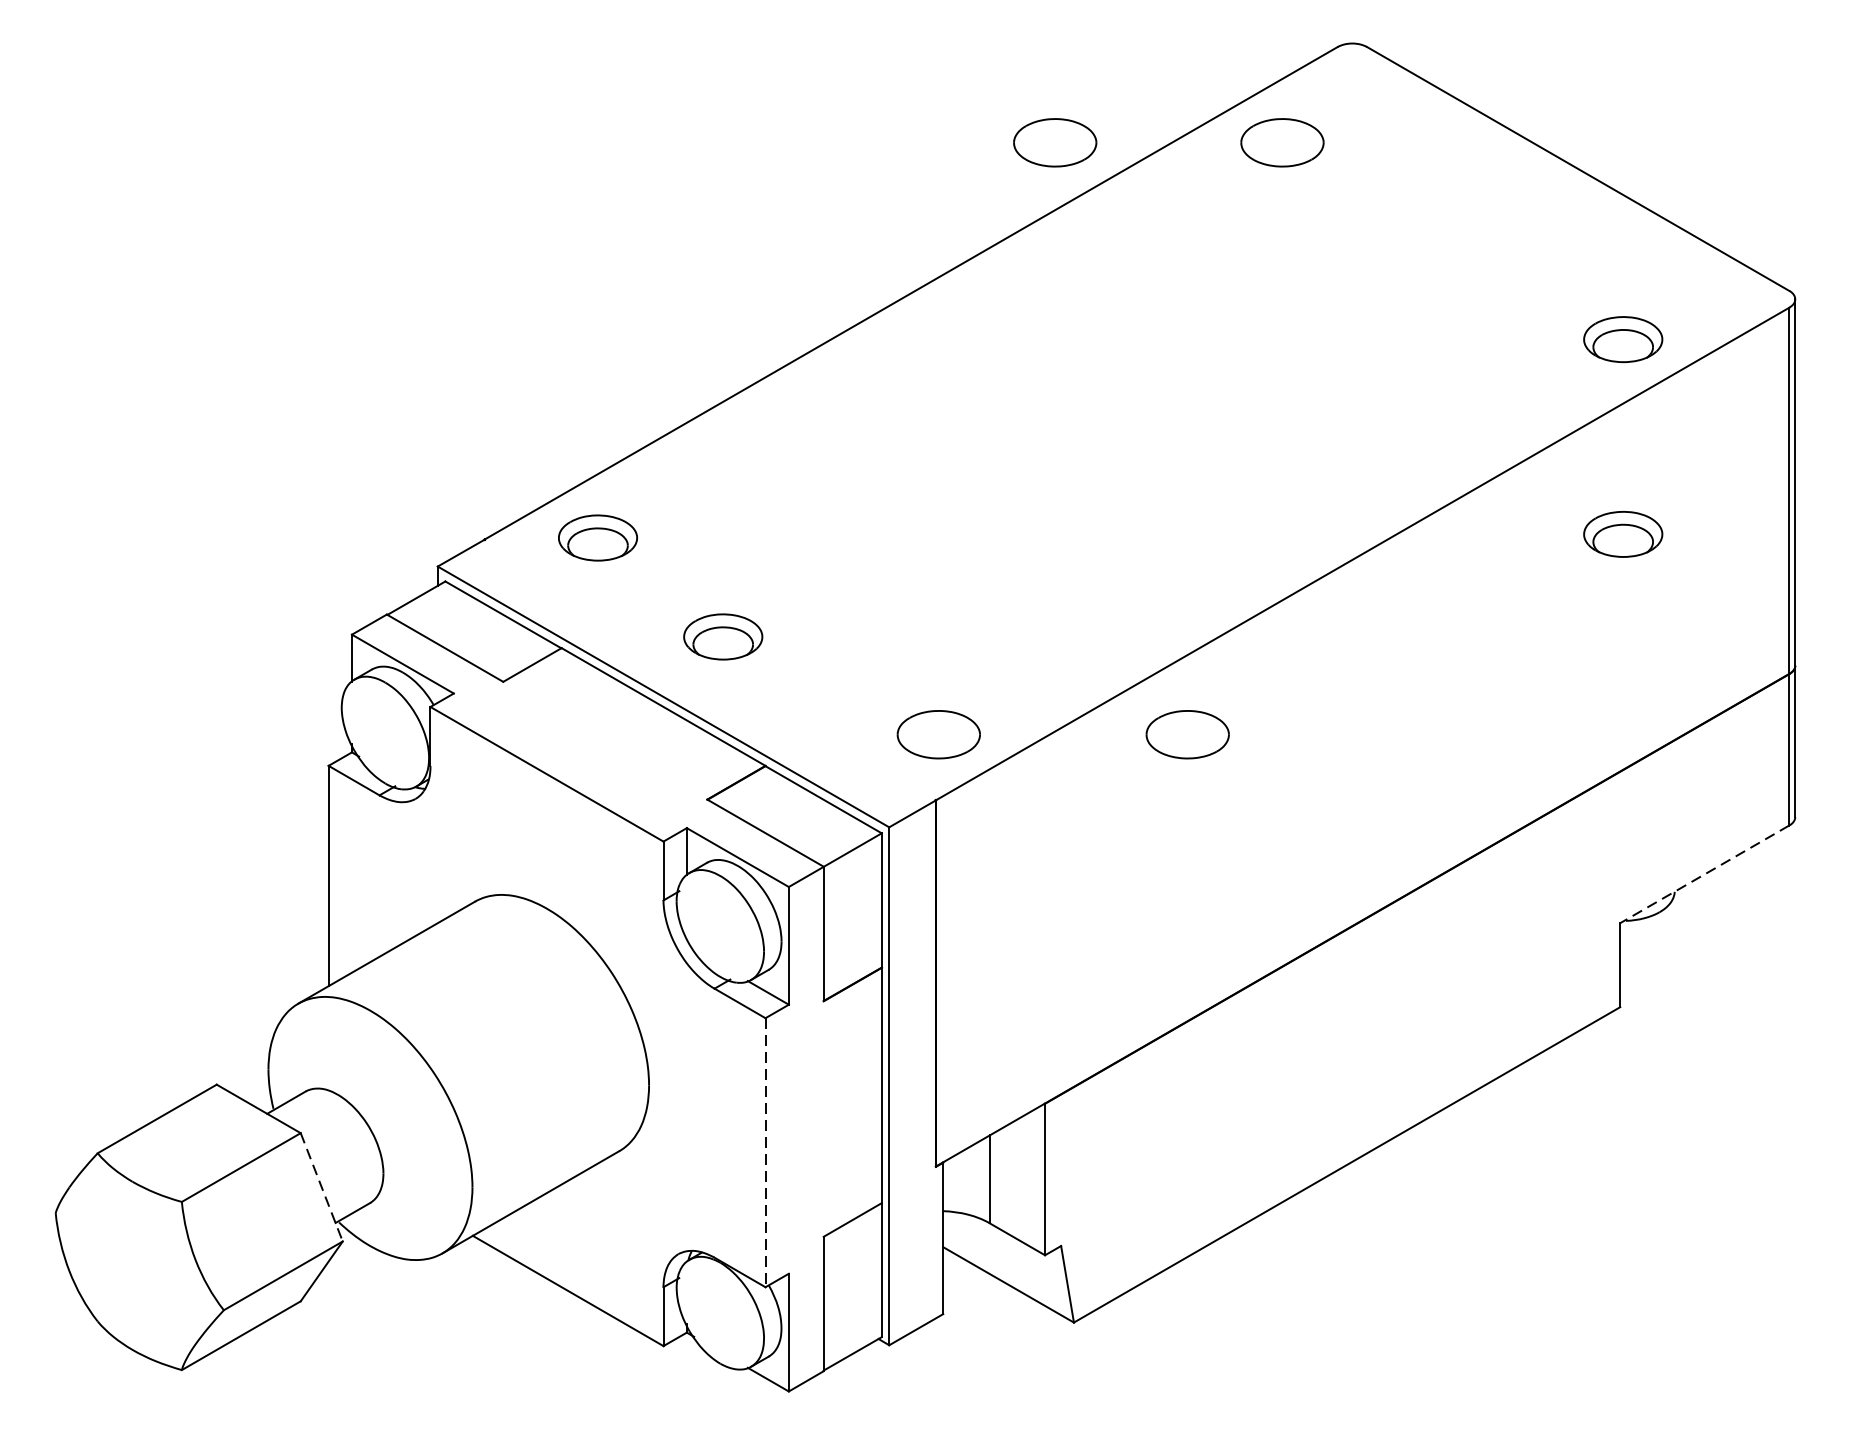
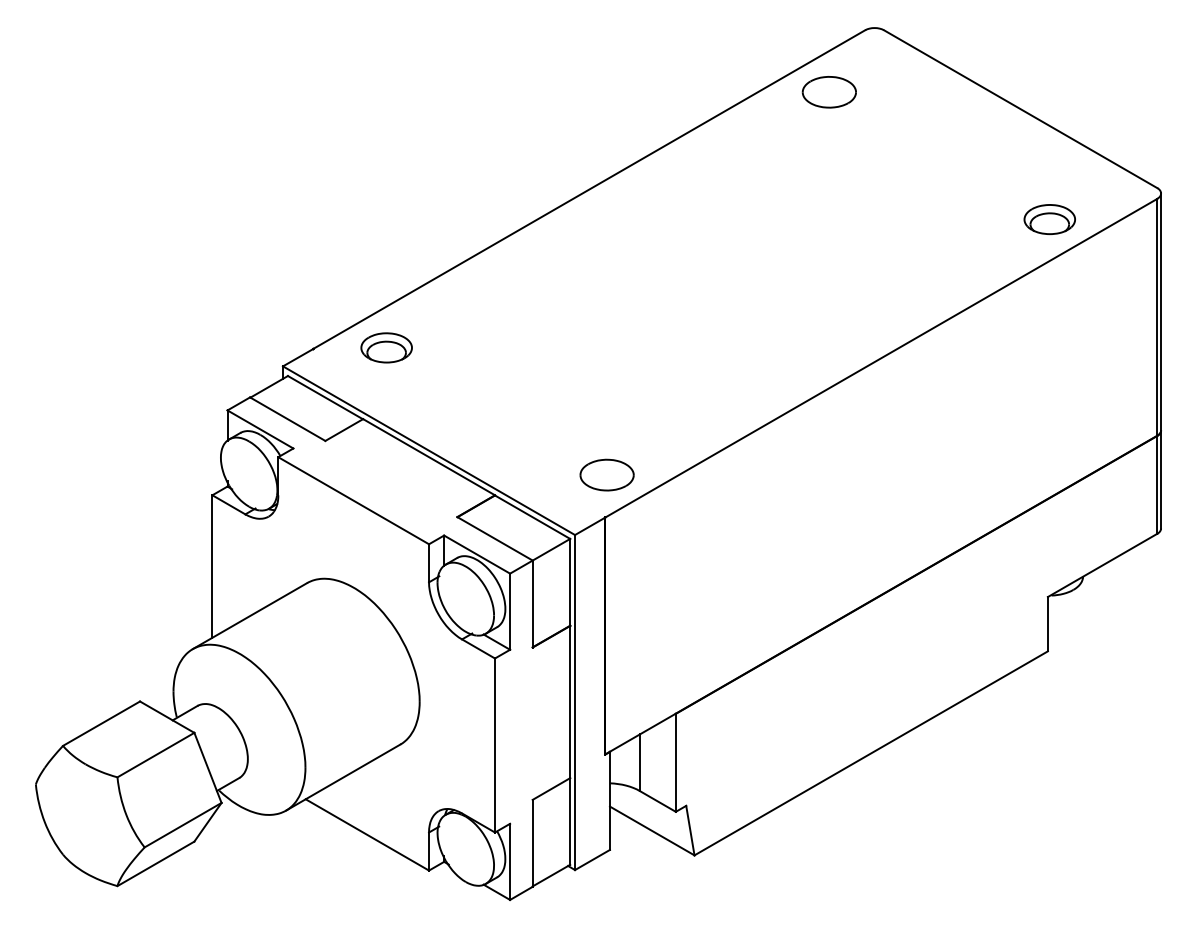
part: (1053, 143) -> (681, 92), removed
part: (1622, 534) -> (1049, 345), removed
part: (722, 636) -> (467, 411), removed
part: (1186, 733) -> (767, 474), removed
line: (1704, 874) -> (1102, 565), dashed -> solid
line: (766, 1154) -> (495, 746), dashed -> solid
line: (321, 1186) -> (207, 767), dashed -> solid

